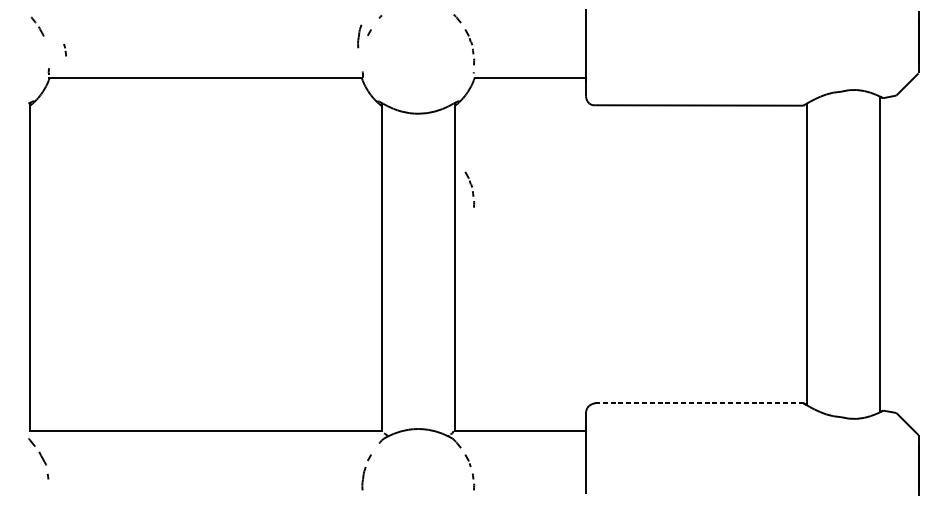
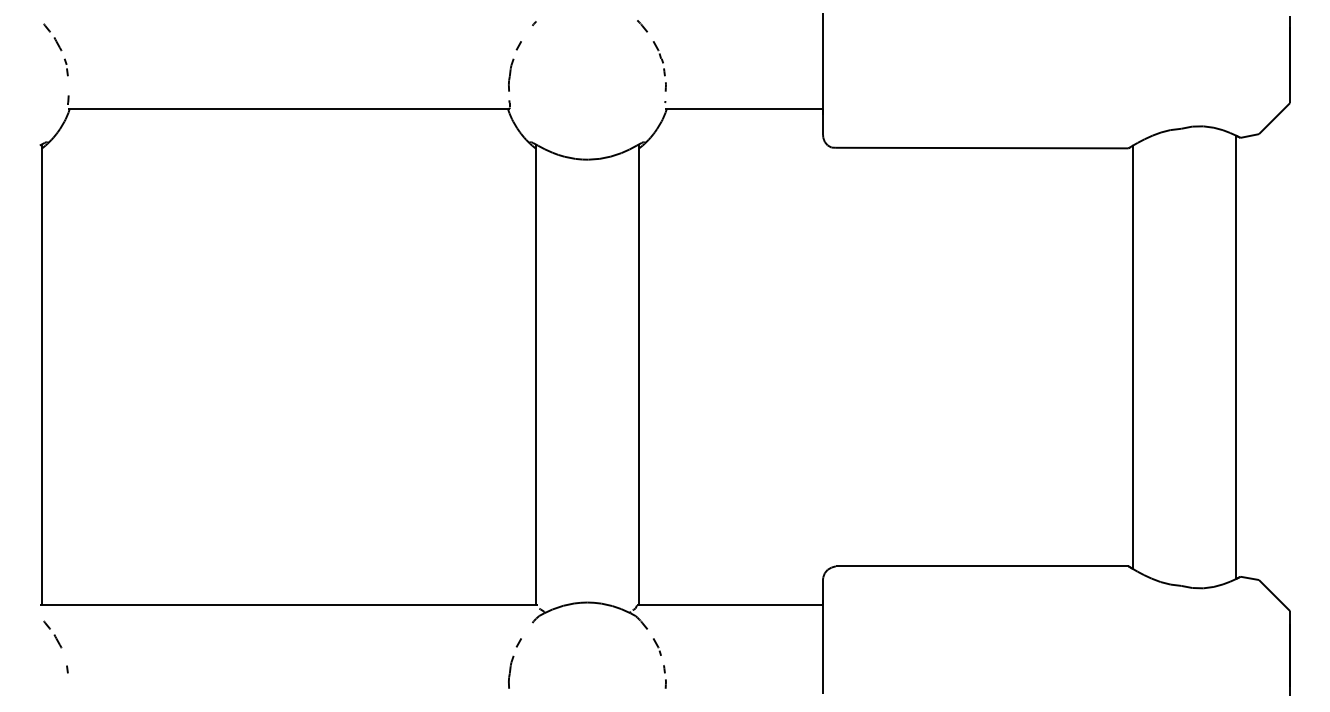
part: (359, 36) -> (511, 74), moved
part: (65, 50) -> (66, 67), moved
part: (469, 189) -> (659, 266), removed
line: (698, 403) -> (981, 566), dashed -> solid
part: (37, 451) -> (52, 634), size x0.71

